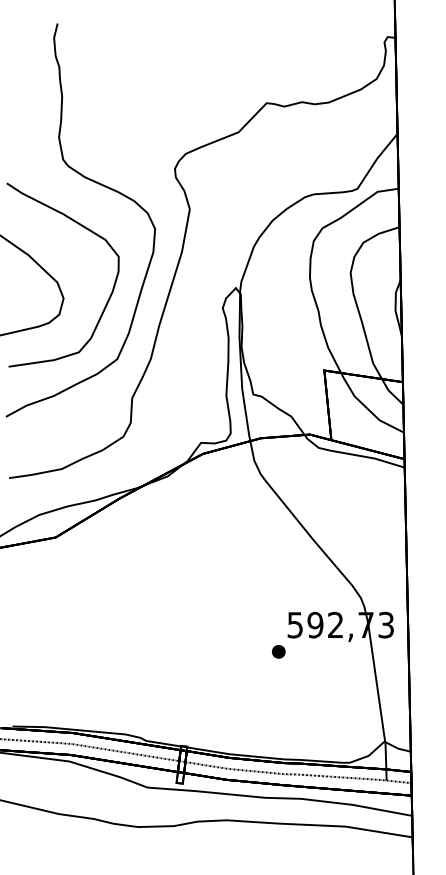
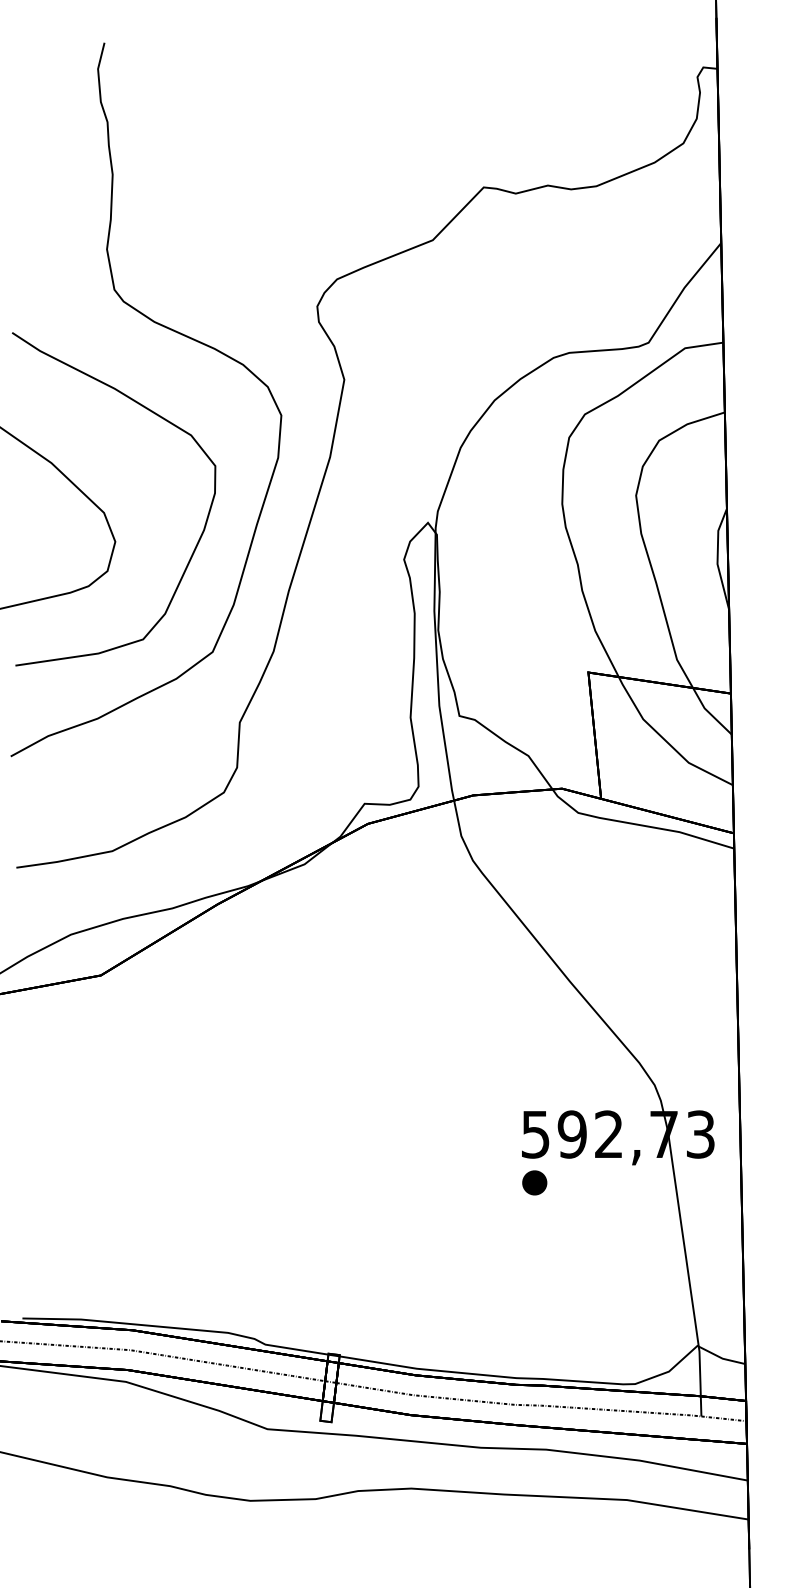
part: (278, 651) -> (534, 1182), moved

